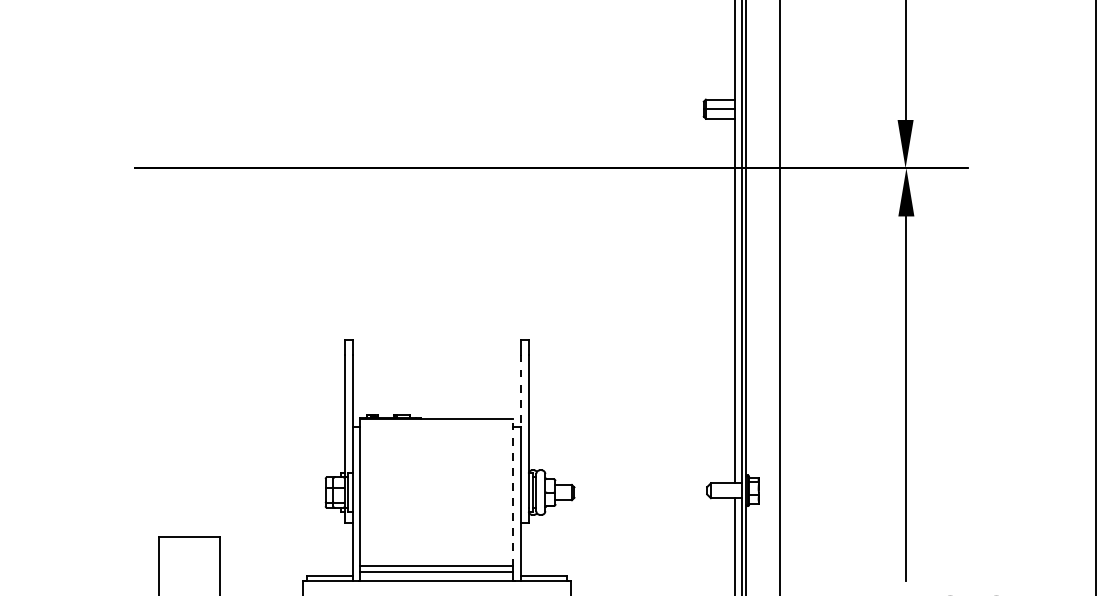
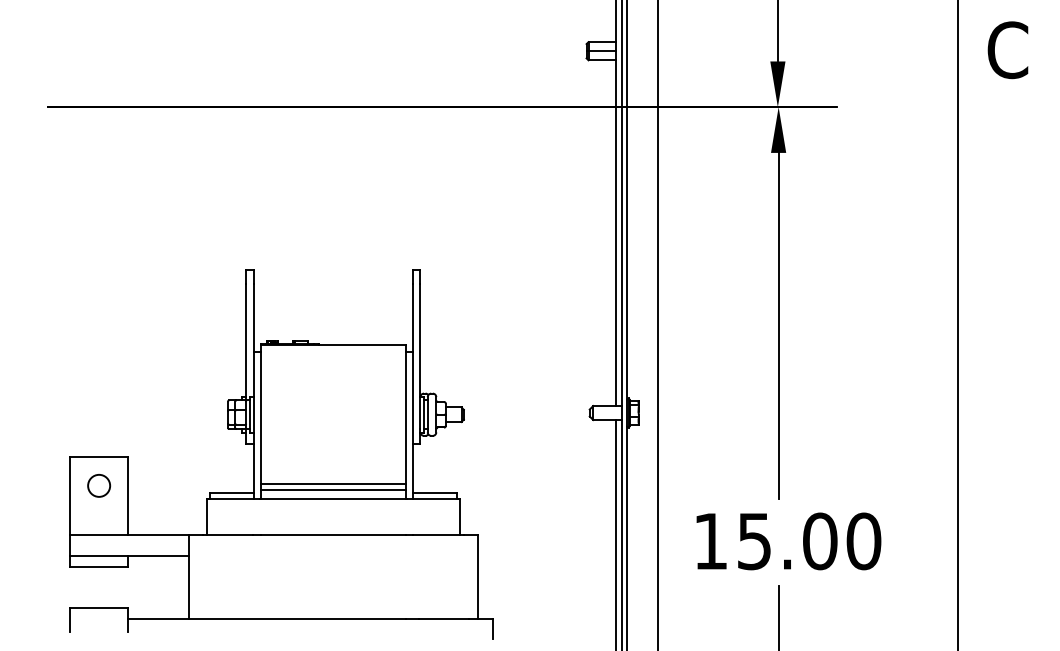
line: (521, 391) -> (413, 318), dashed -> solid
line: (512, 492) -> (405, 414), dashed -> solid
circle: (190, 567) -> (99, 485), added

